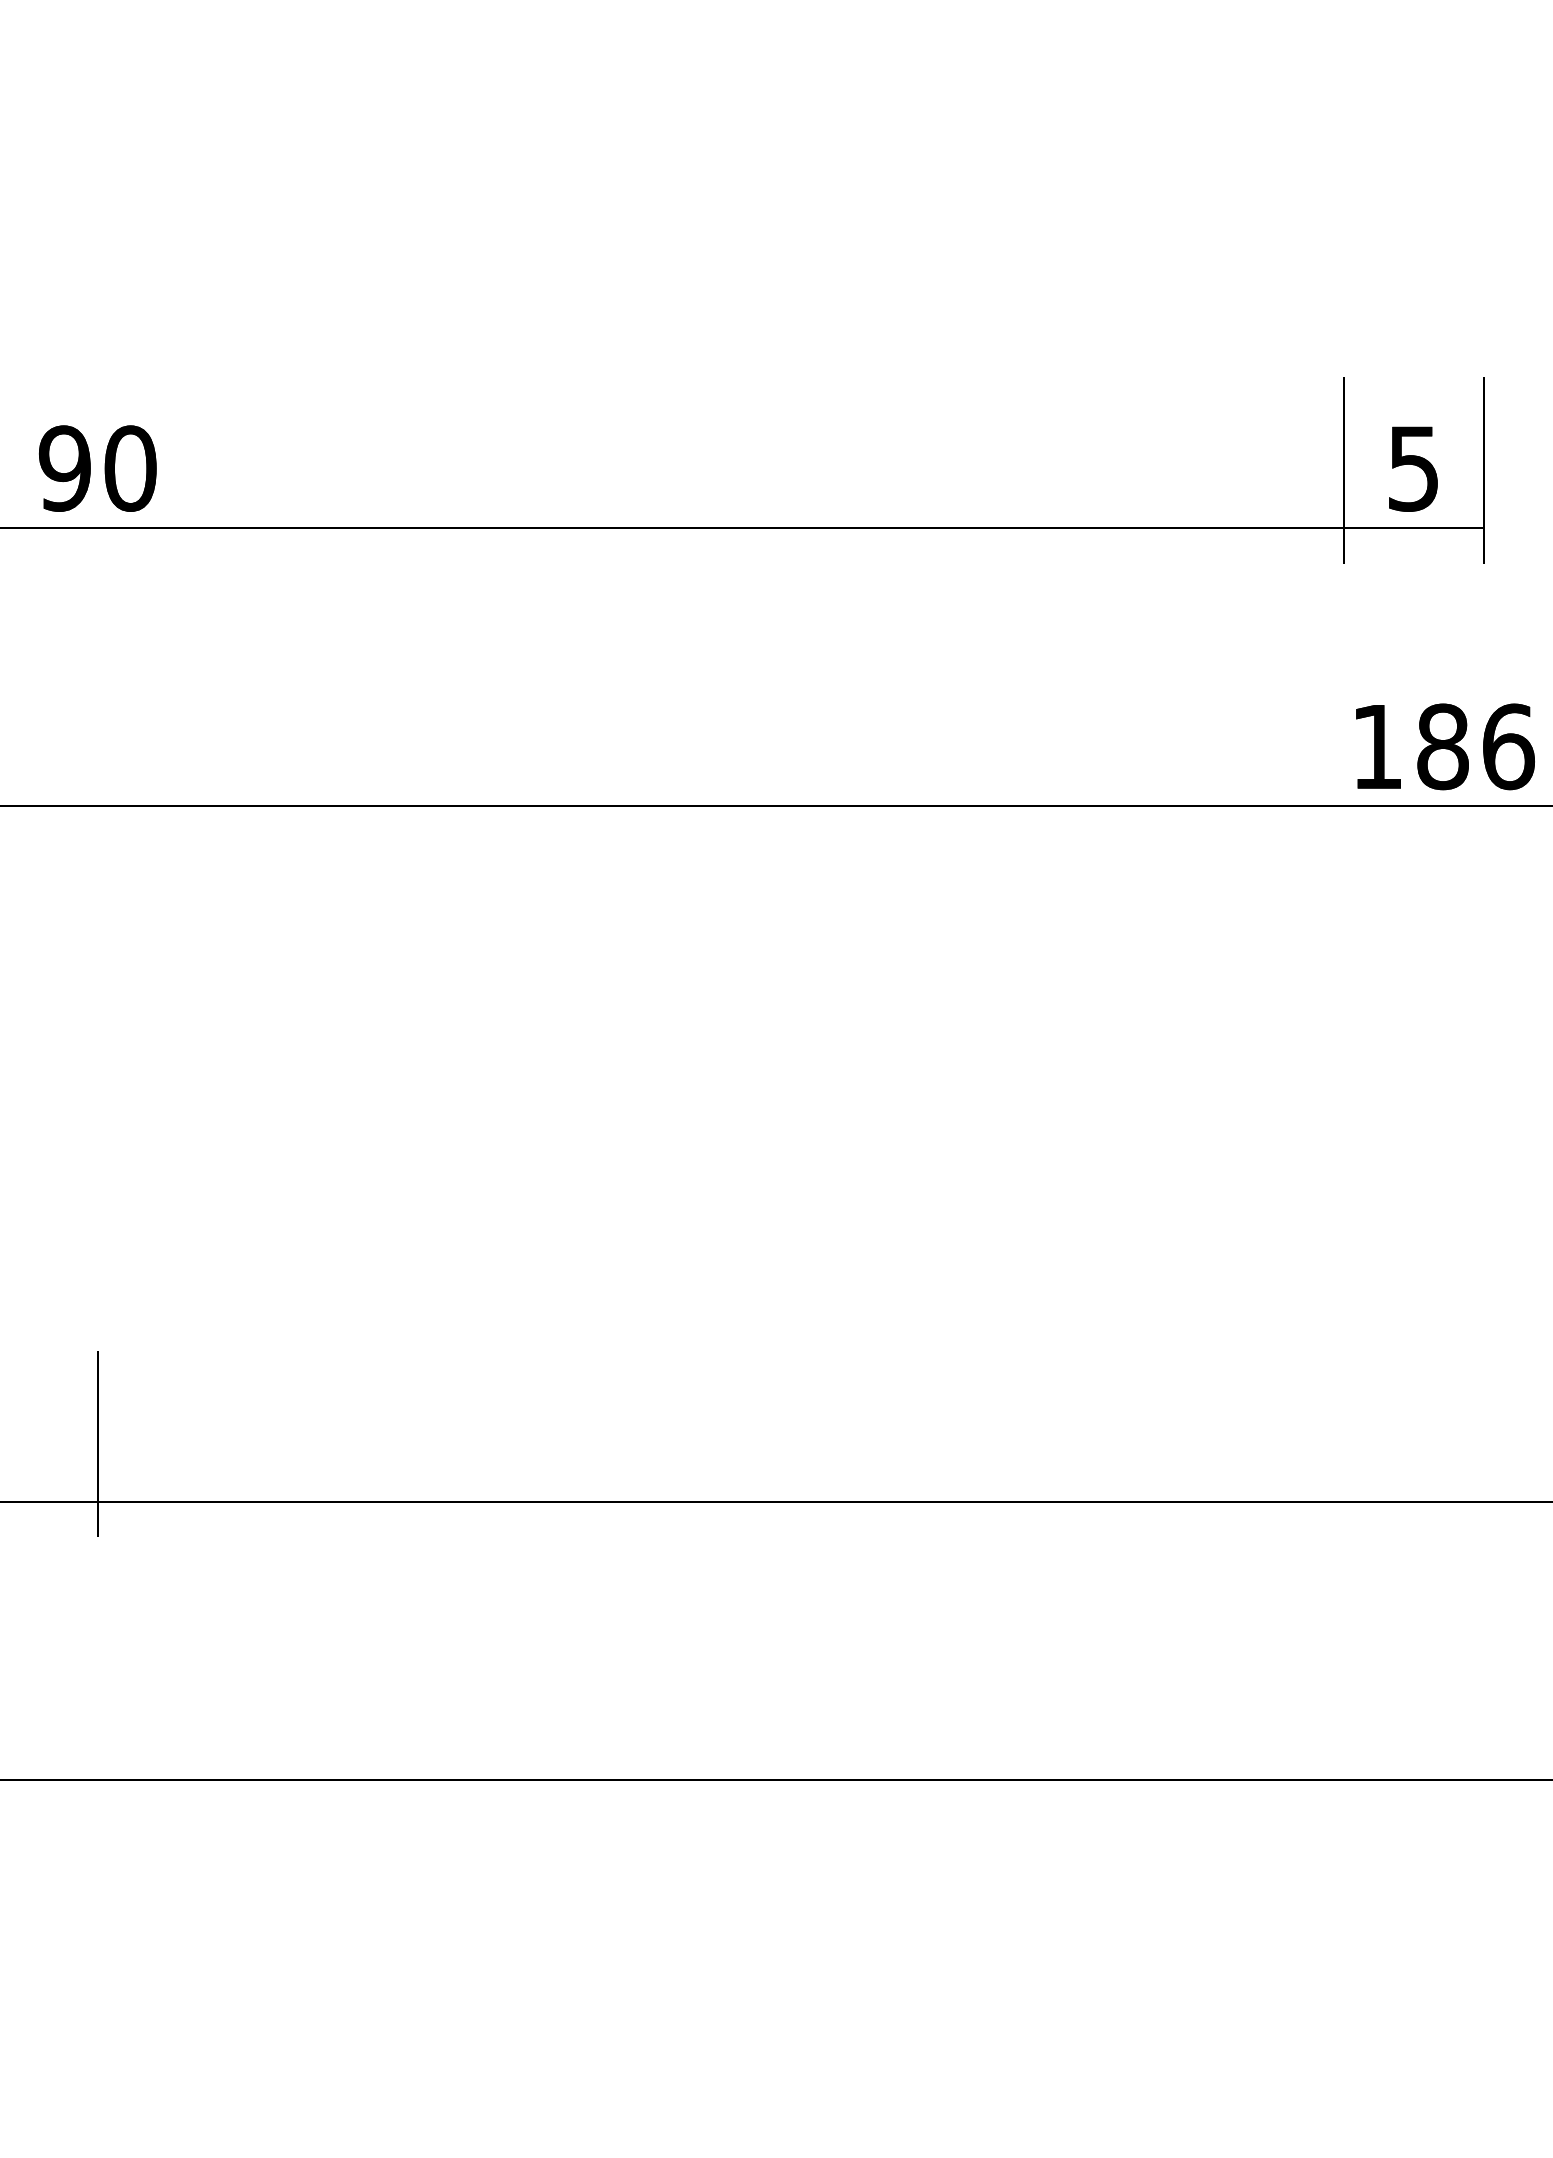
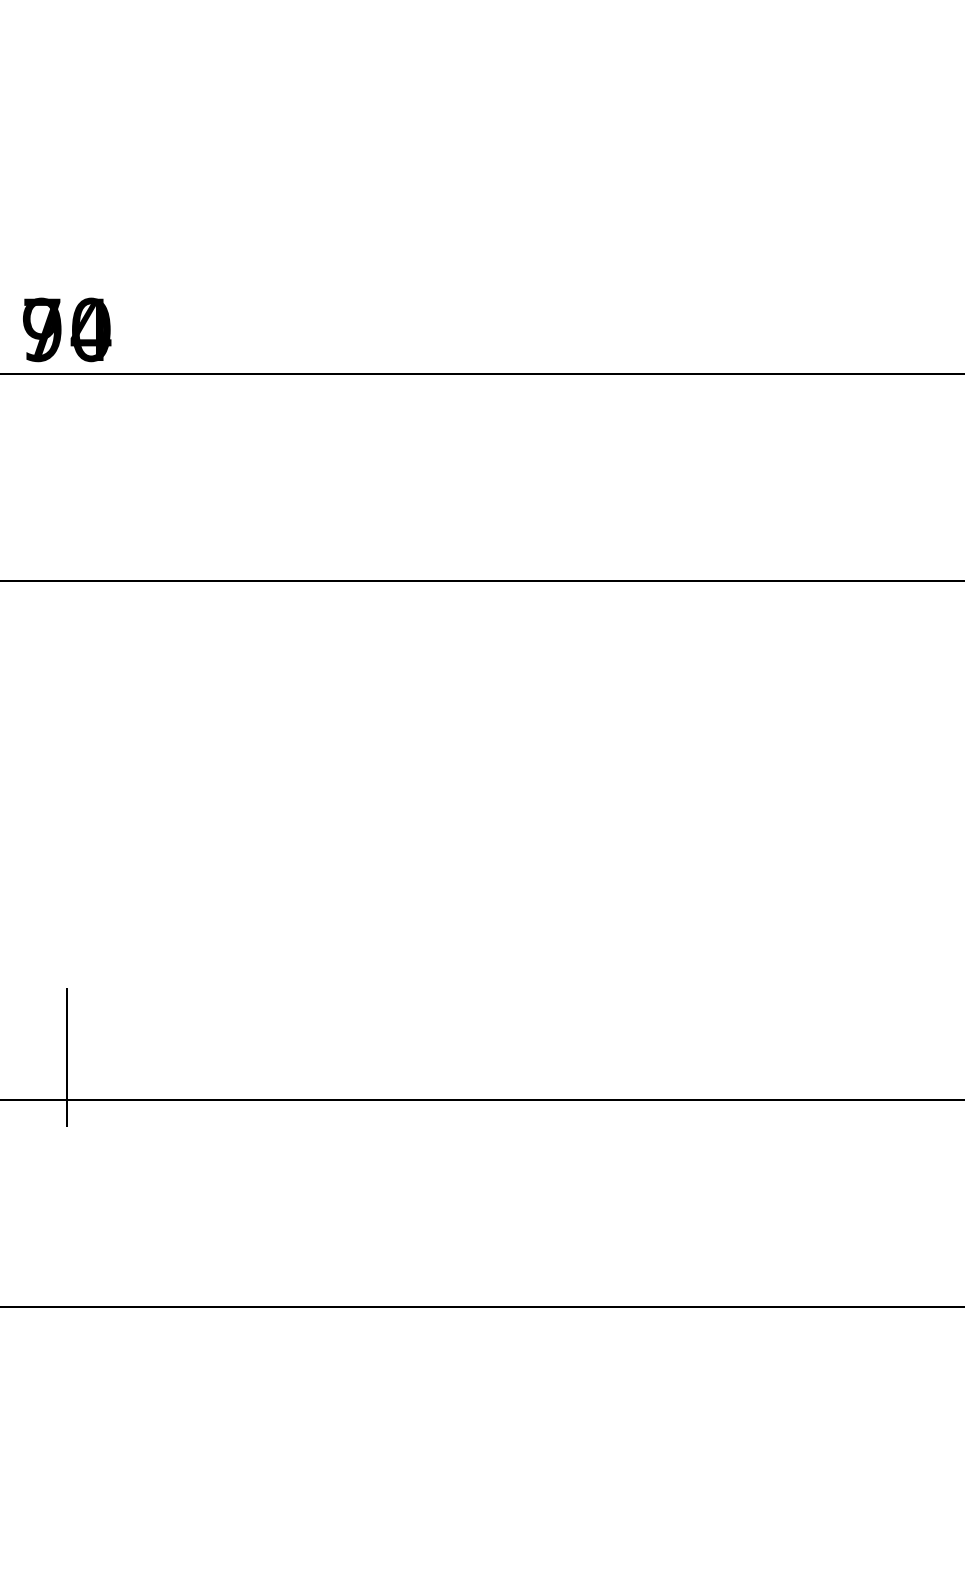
text: (98, 468) -> (67, 329), 90 -> 74

